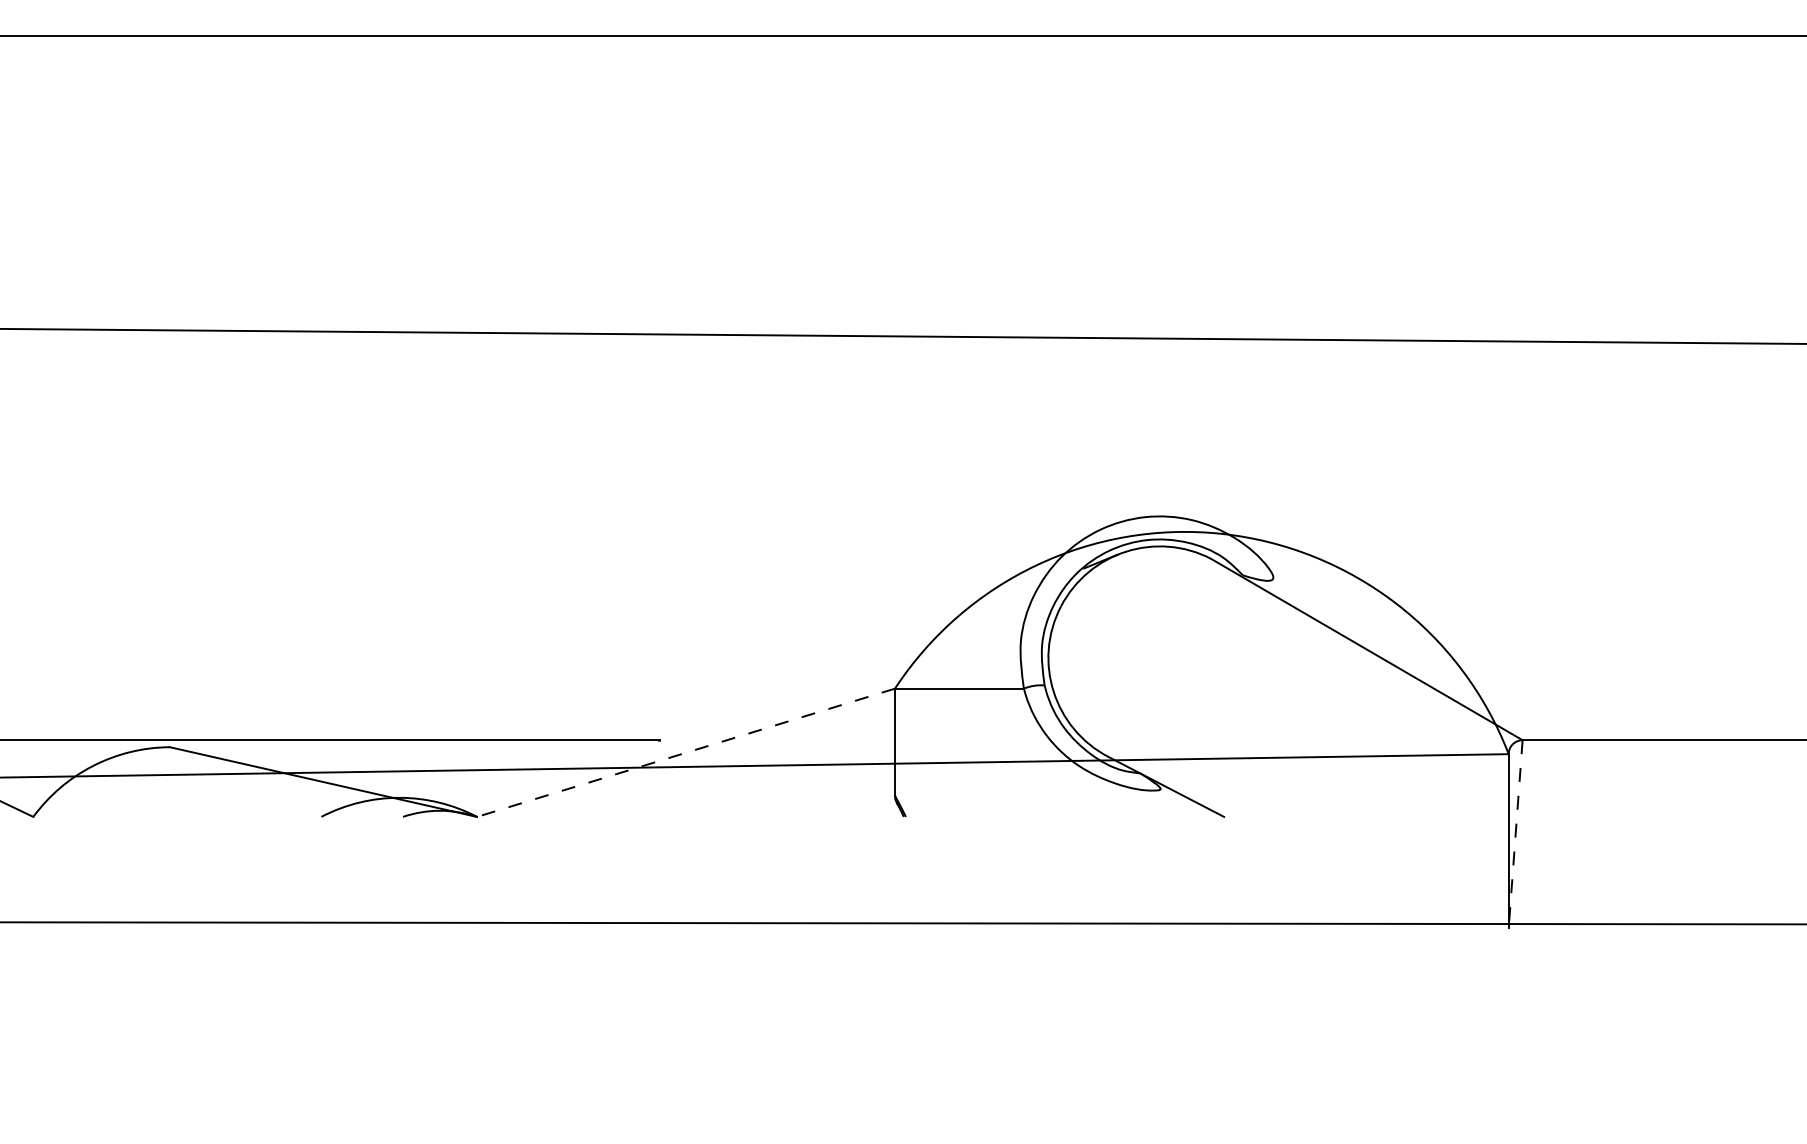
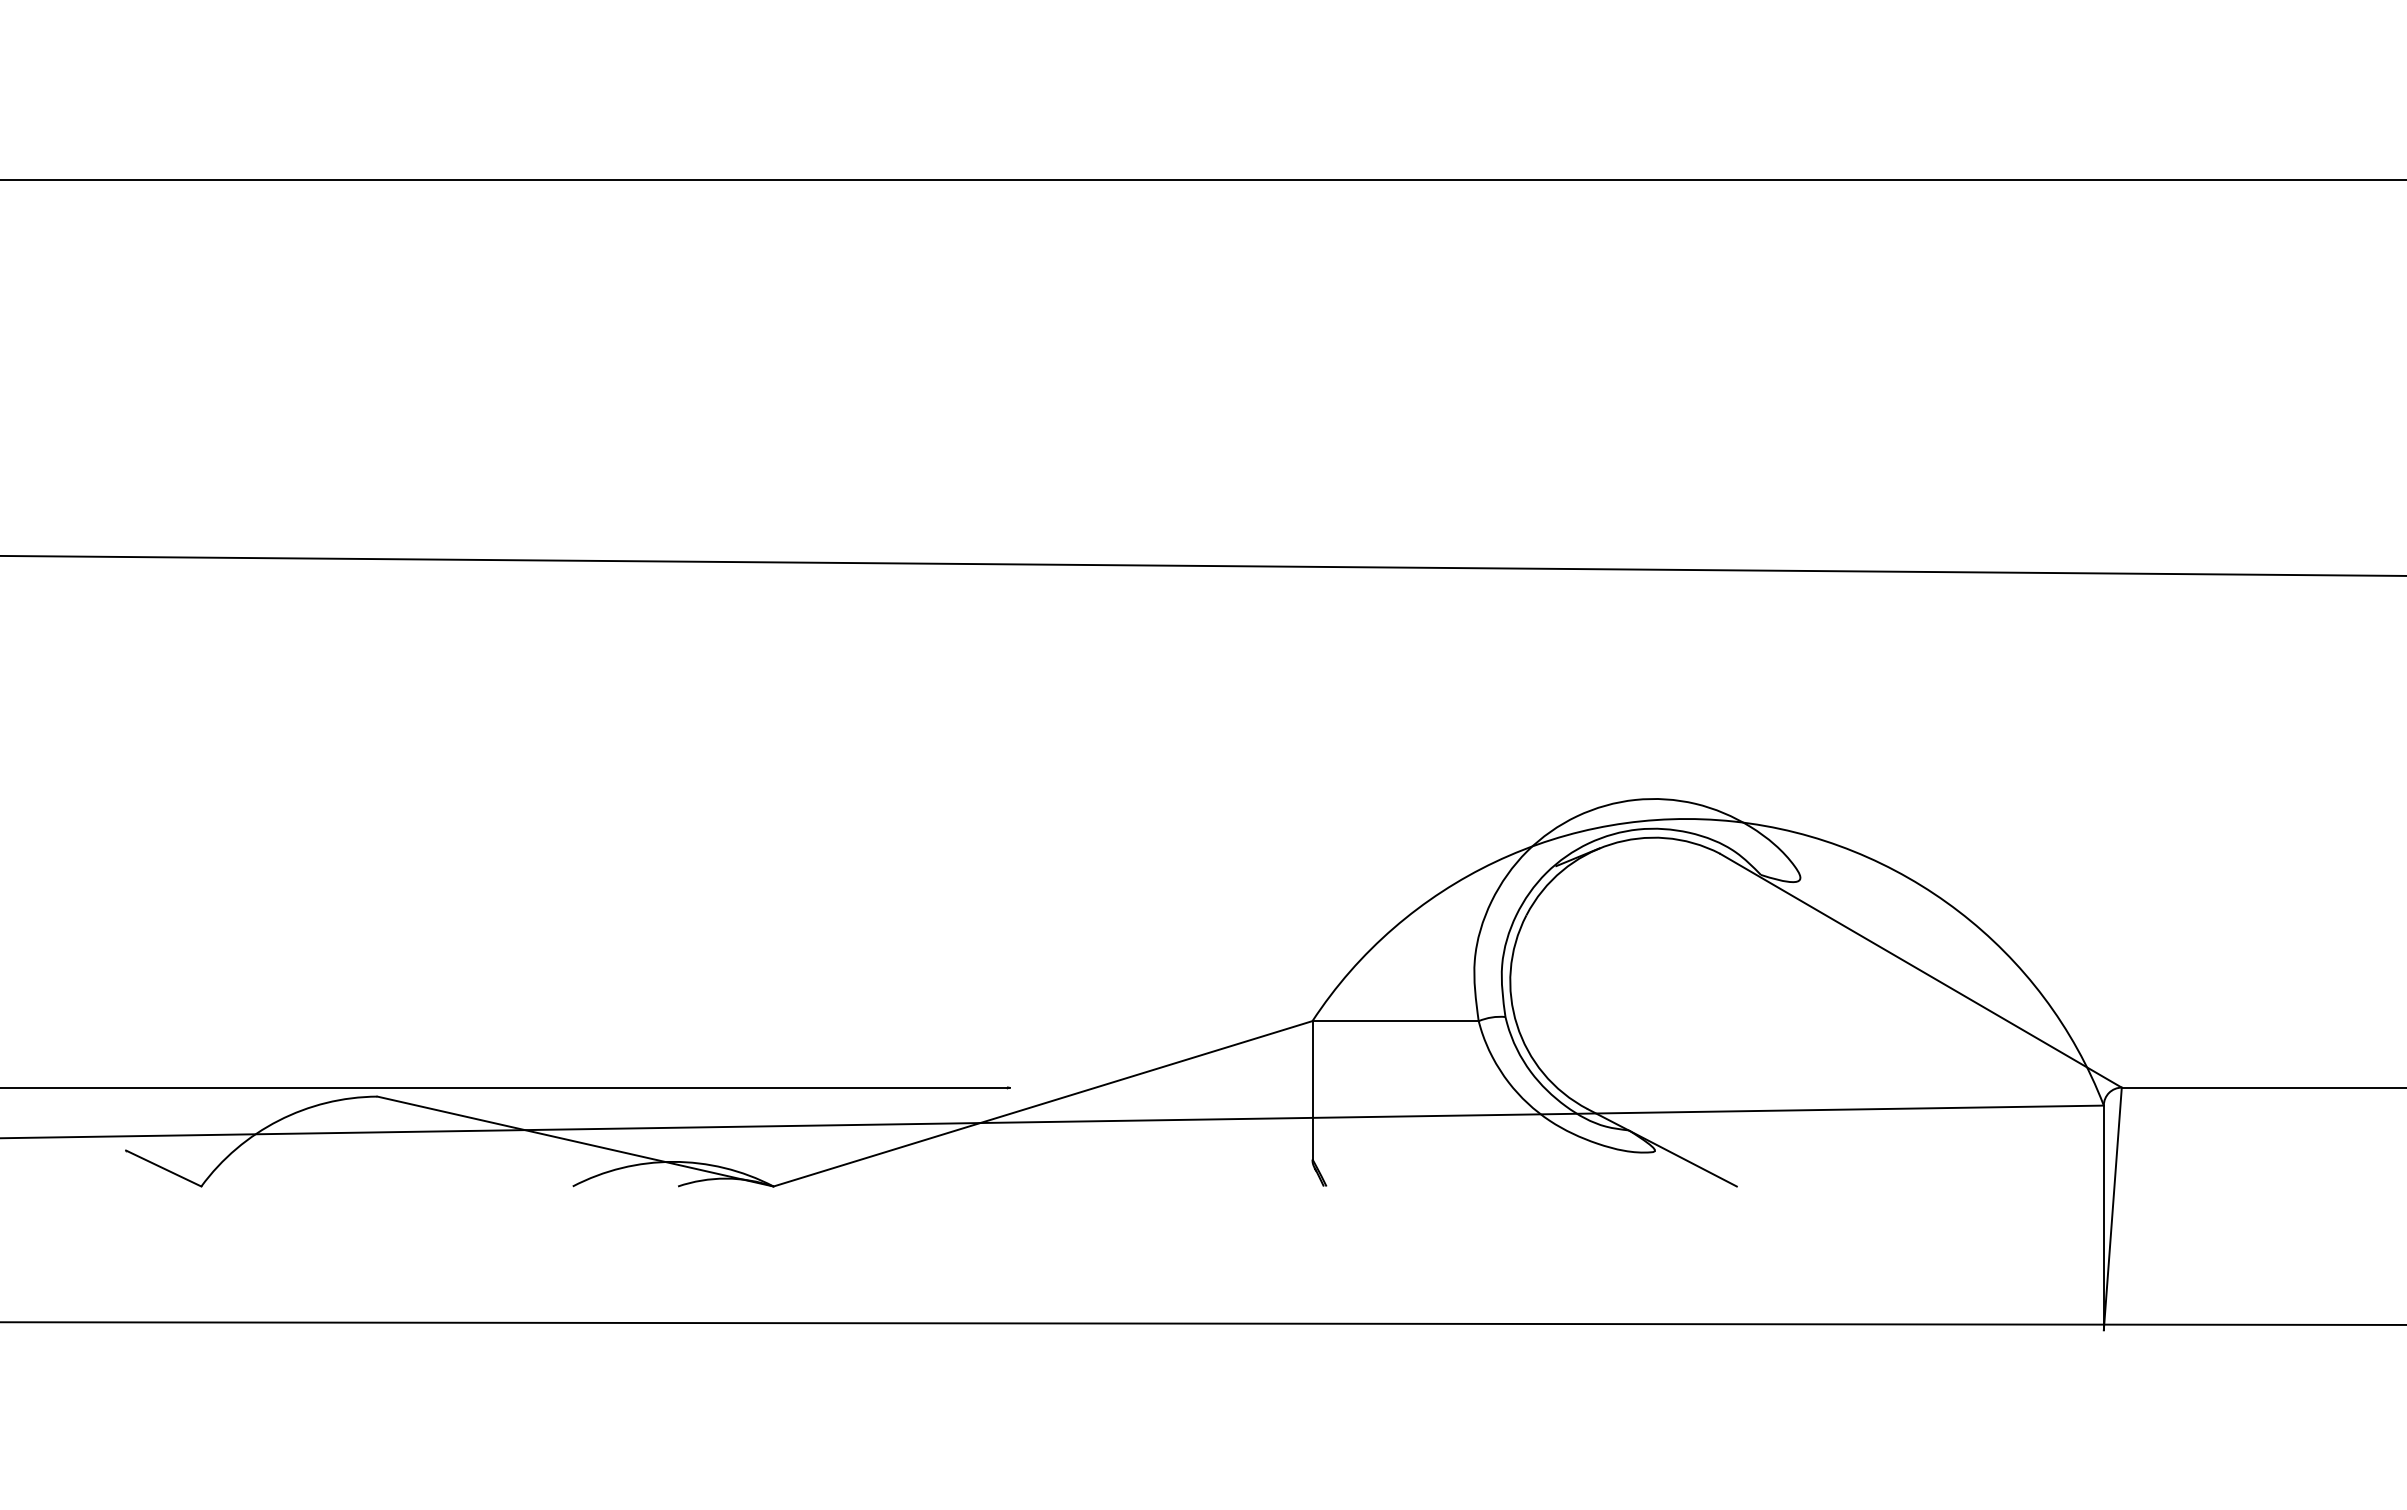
line: (686, 752) -> (1043, 1103), dashed -> solid
line: (1515, 833) -> (2112, 1208), dashed -> solid

